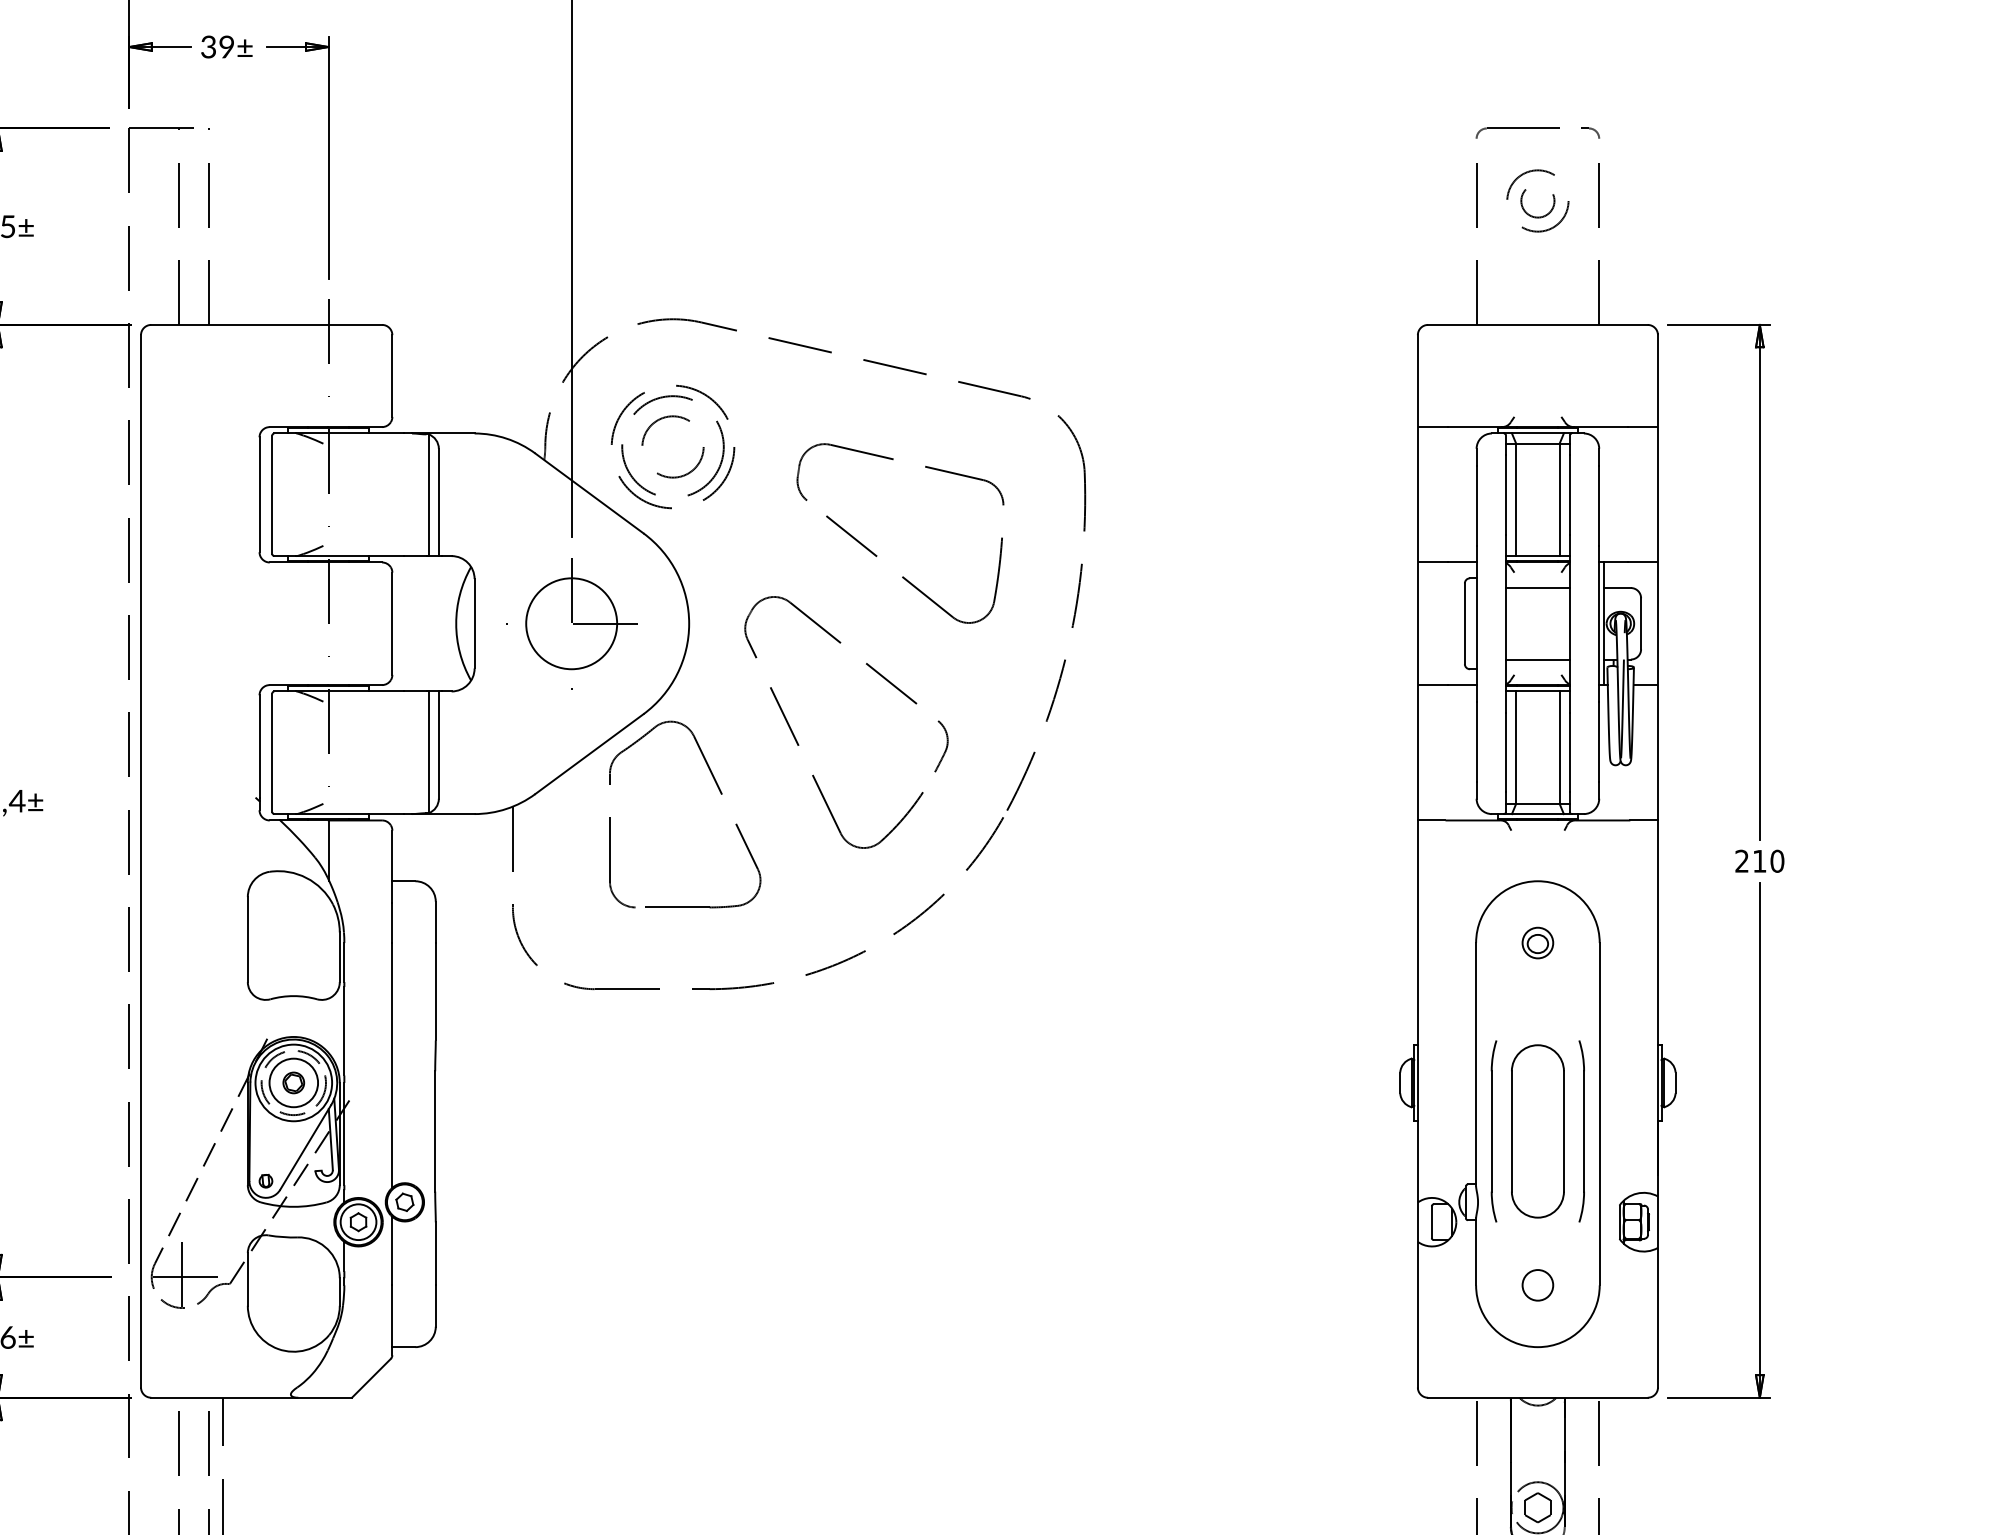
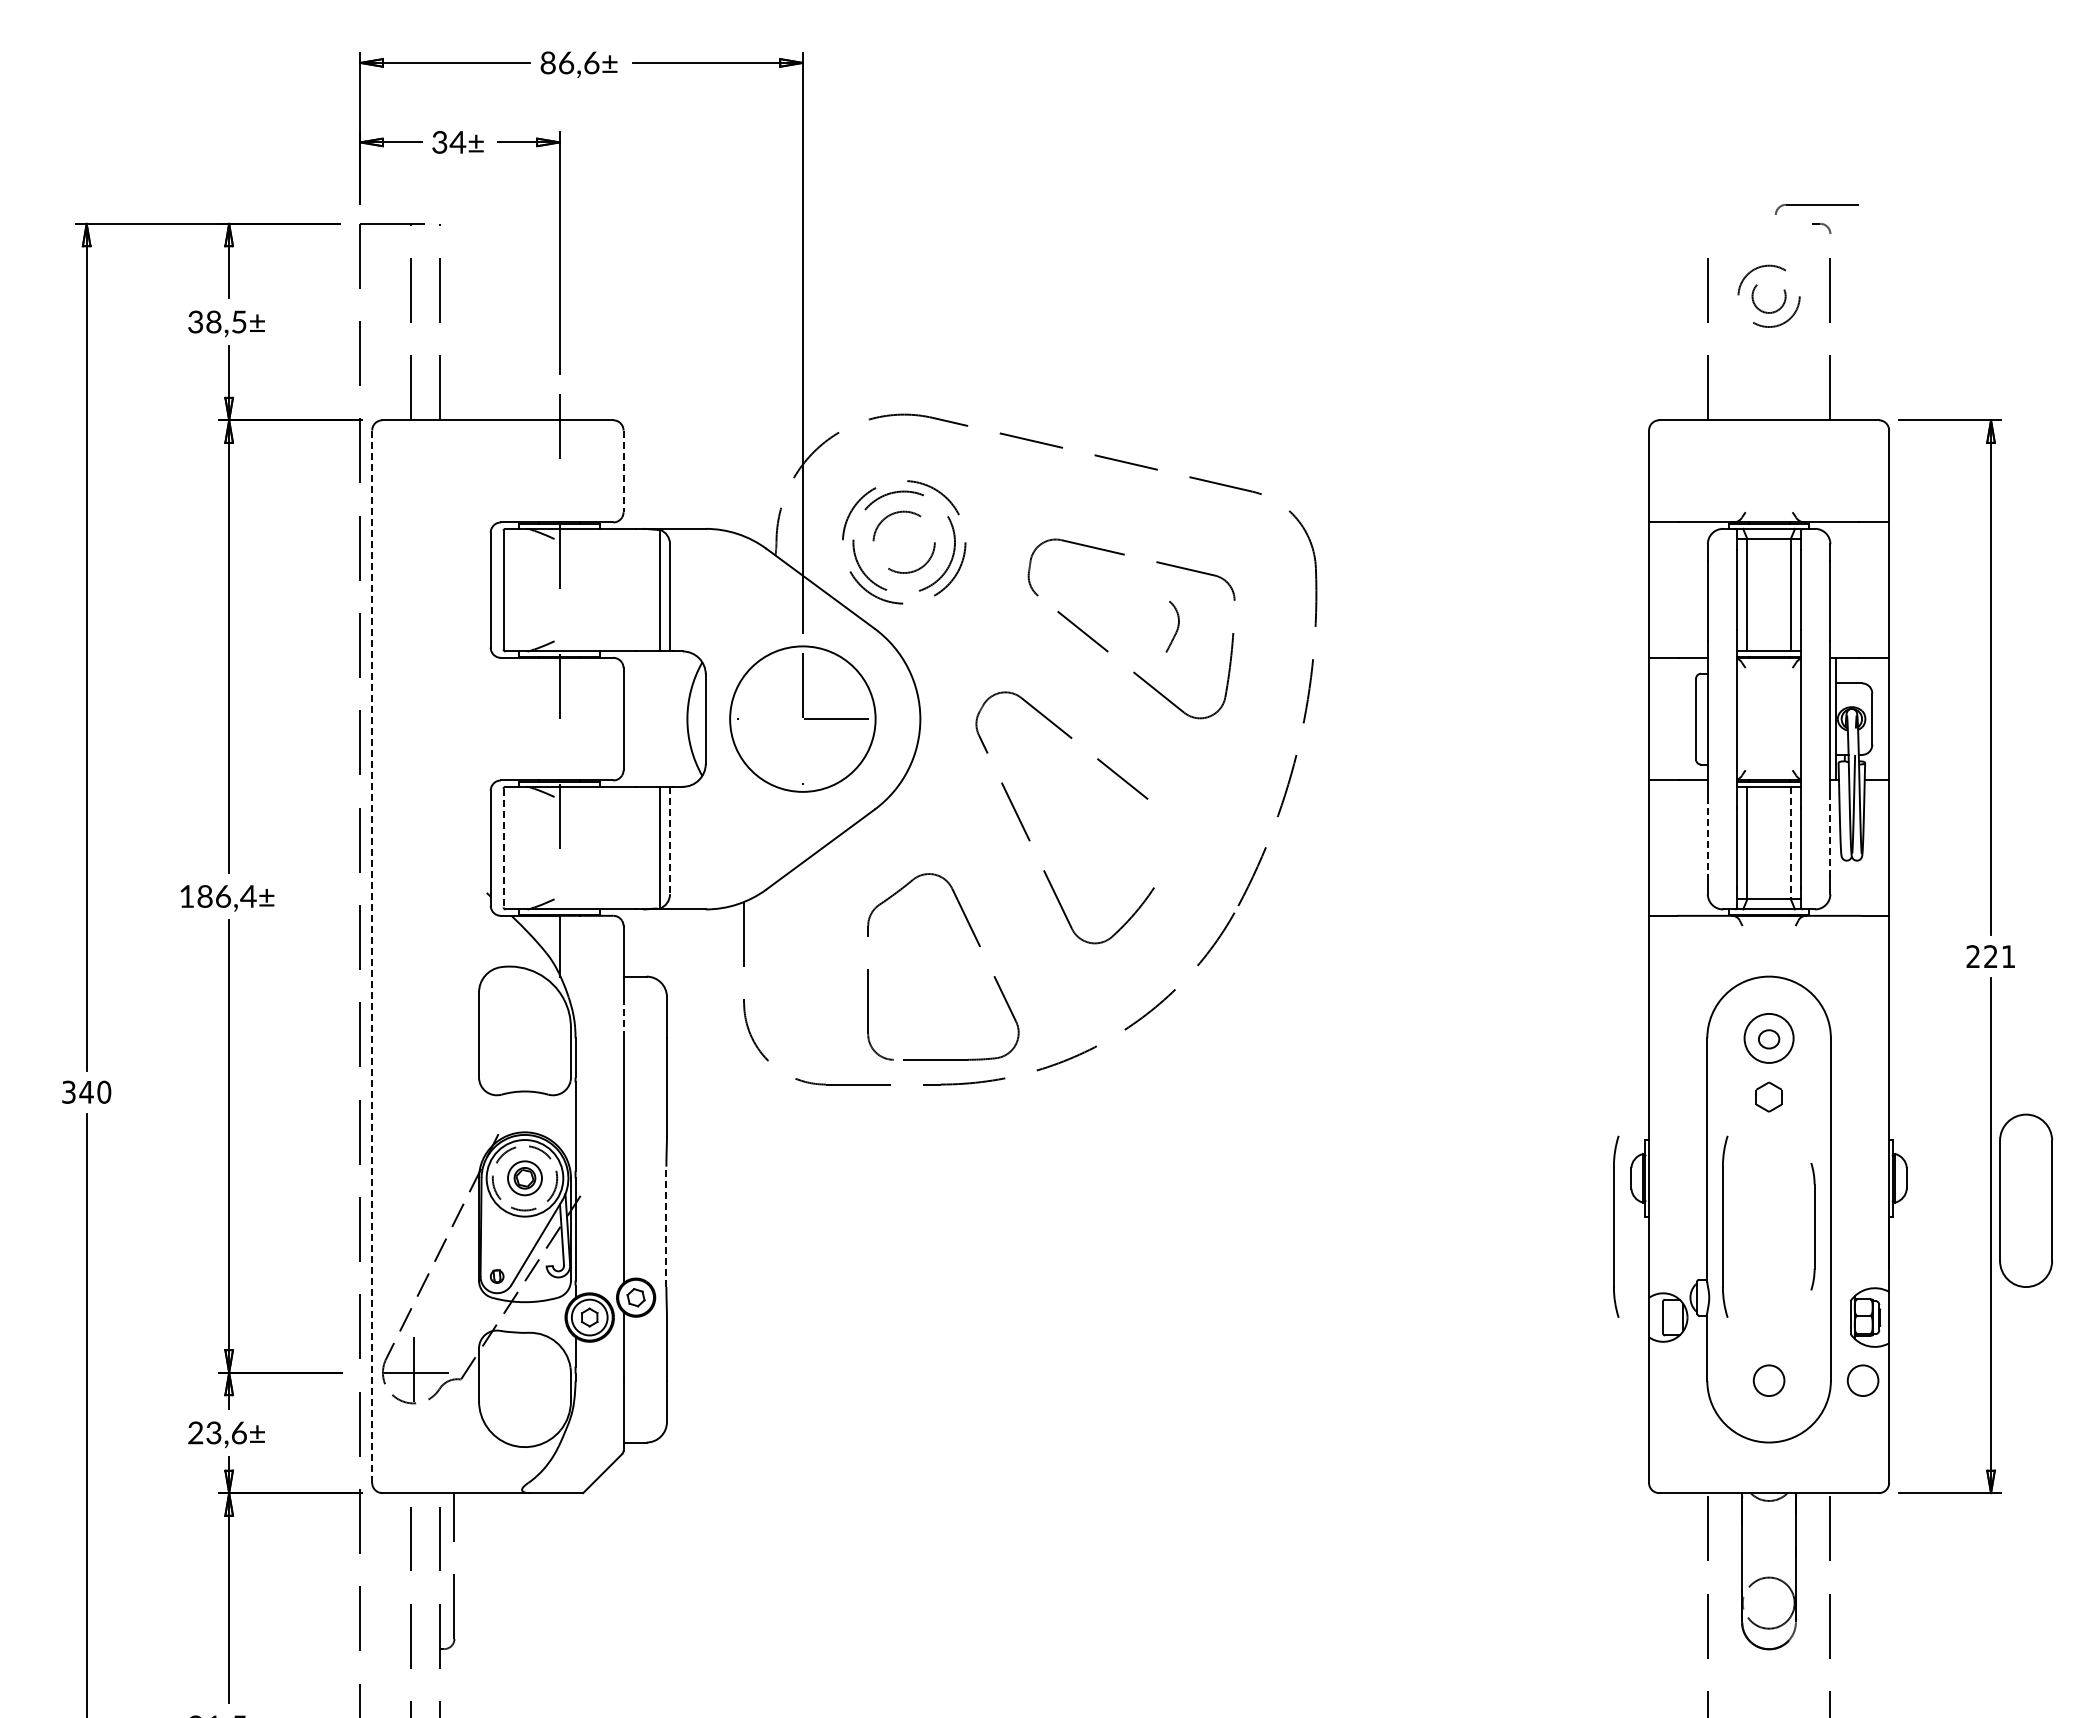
text: (226, 47) -> (457, 142), 39± -> 34±
part: (1517, 132) -> (1816, 208), moved
line: (392, 376) -> (623, 471), solid -> dashed
line: (1538, 588) -> (1769, 683), removed
circle: (571, 623) -> (802, 718), size x1.6
line: (1538, 659) -> (1769, 754), removed
line: (1476, 742) -> (1707, 837), solid -> dashed
line: (1599, 742) -> (1830, 837), solid -> dashed
line: (439, 745) -> (670, 840), solid -> dashed
part: (941, 746) -> (1172, 626), moved
line: (1559, 748) -> (1790, 843), solid -> dashed
line: (272, 753) -> (503, 848), solid -> dashed
part: (721, 795) -> (979, 947), moved
line: (141, 861) -> (372, 956), solid -> dashed
text: (1768, 861) -> (1999, 956), 210 -> 221
line: (392, 922) -> (623, 1017), solid -> dashed
circle: (1537, 943) -> (1768, 1038), size x1.6
circle: (293, 1083) -> (524, 1178), size x0.7
line: (435, 1131) -> (666, 1226), solid -> dashed
part: (1385, 1131) -> (1616, 1226), added
part: (1537, 1131) -> (2025, 1200), moved
part: (1581, 1131) -> (1812, 1226), size x0.7
circle: (1631, 1285) -> (1862, 1380), added
part: (1537, 1507) -> (1768, 1096), moved

